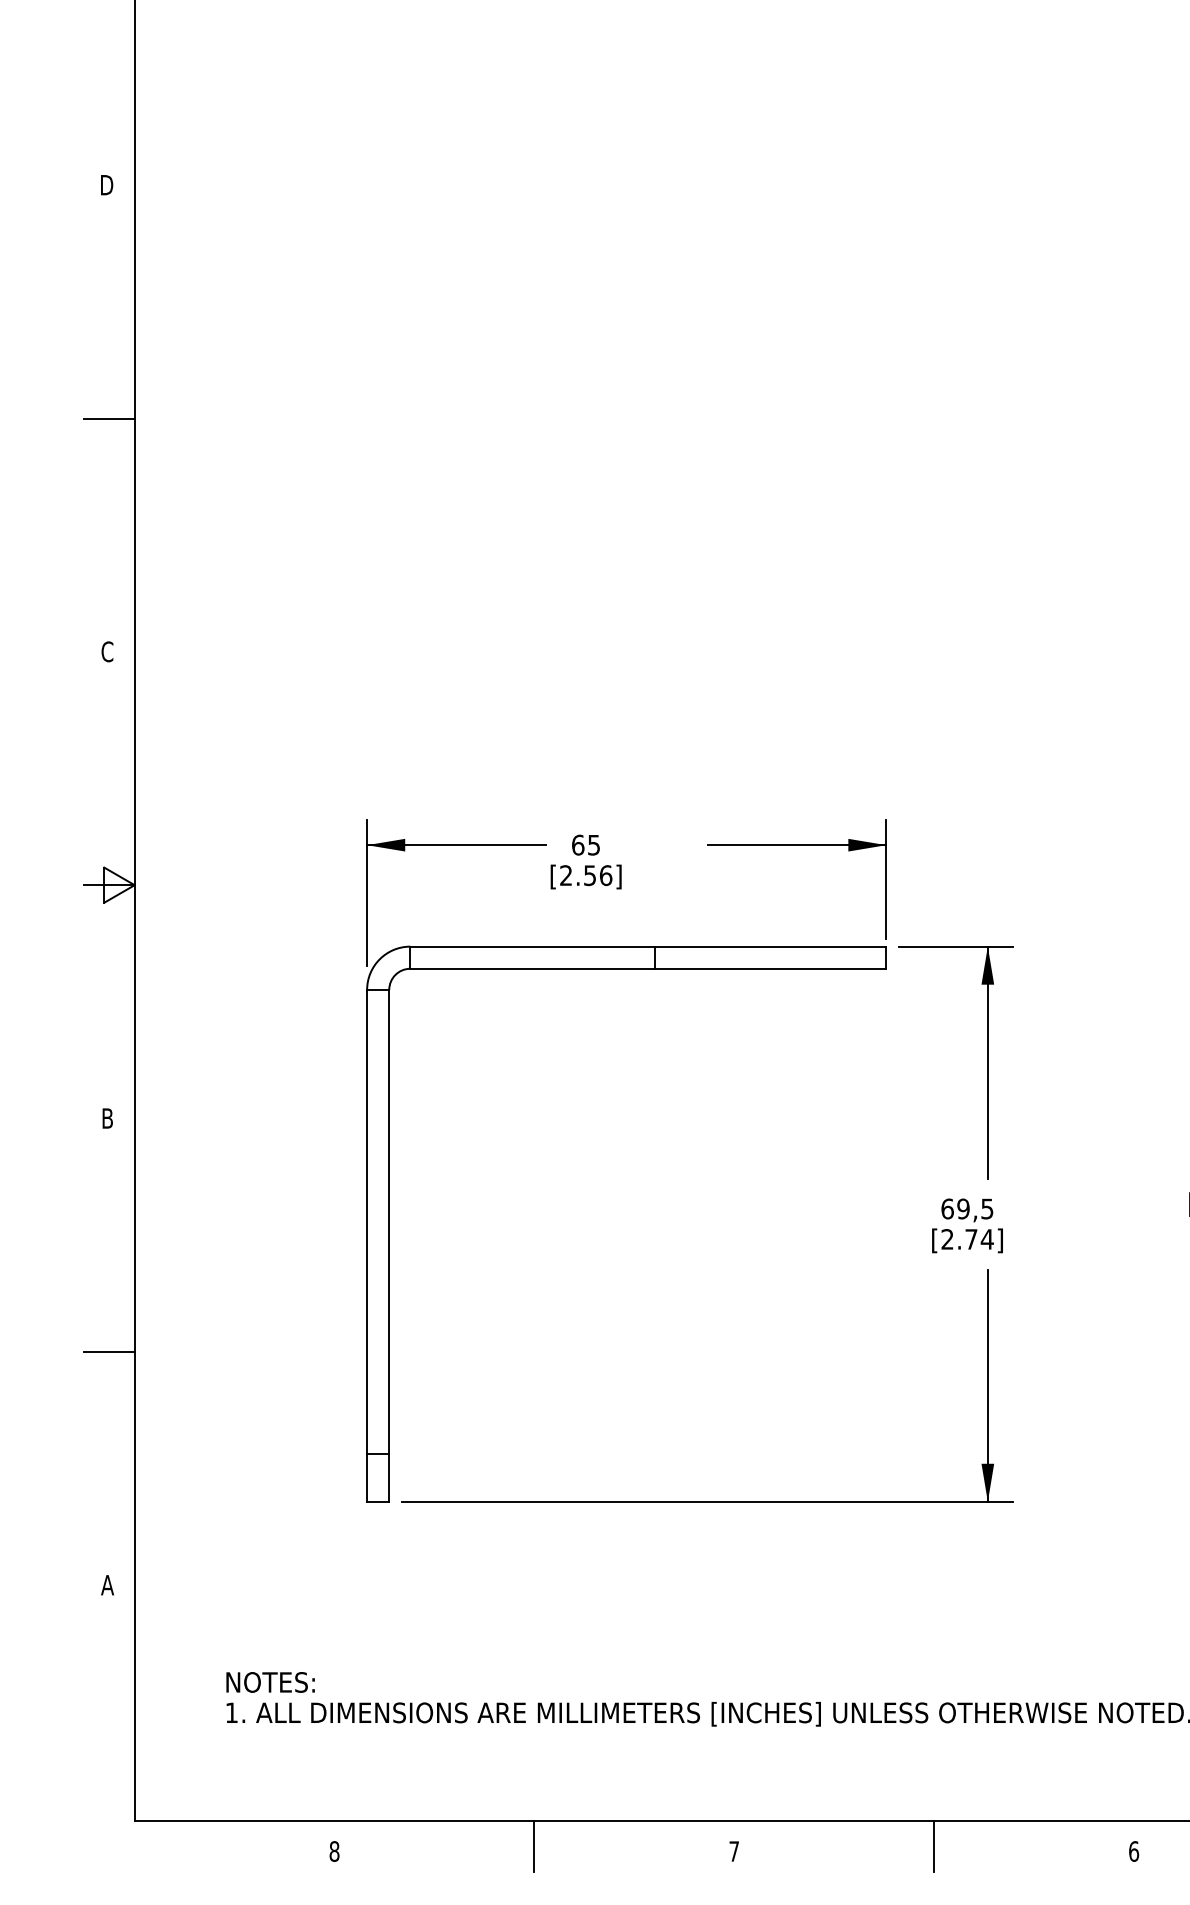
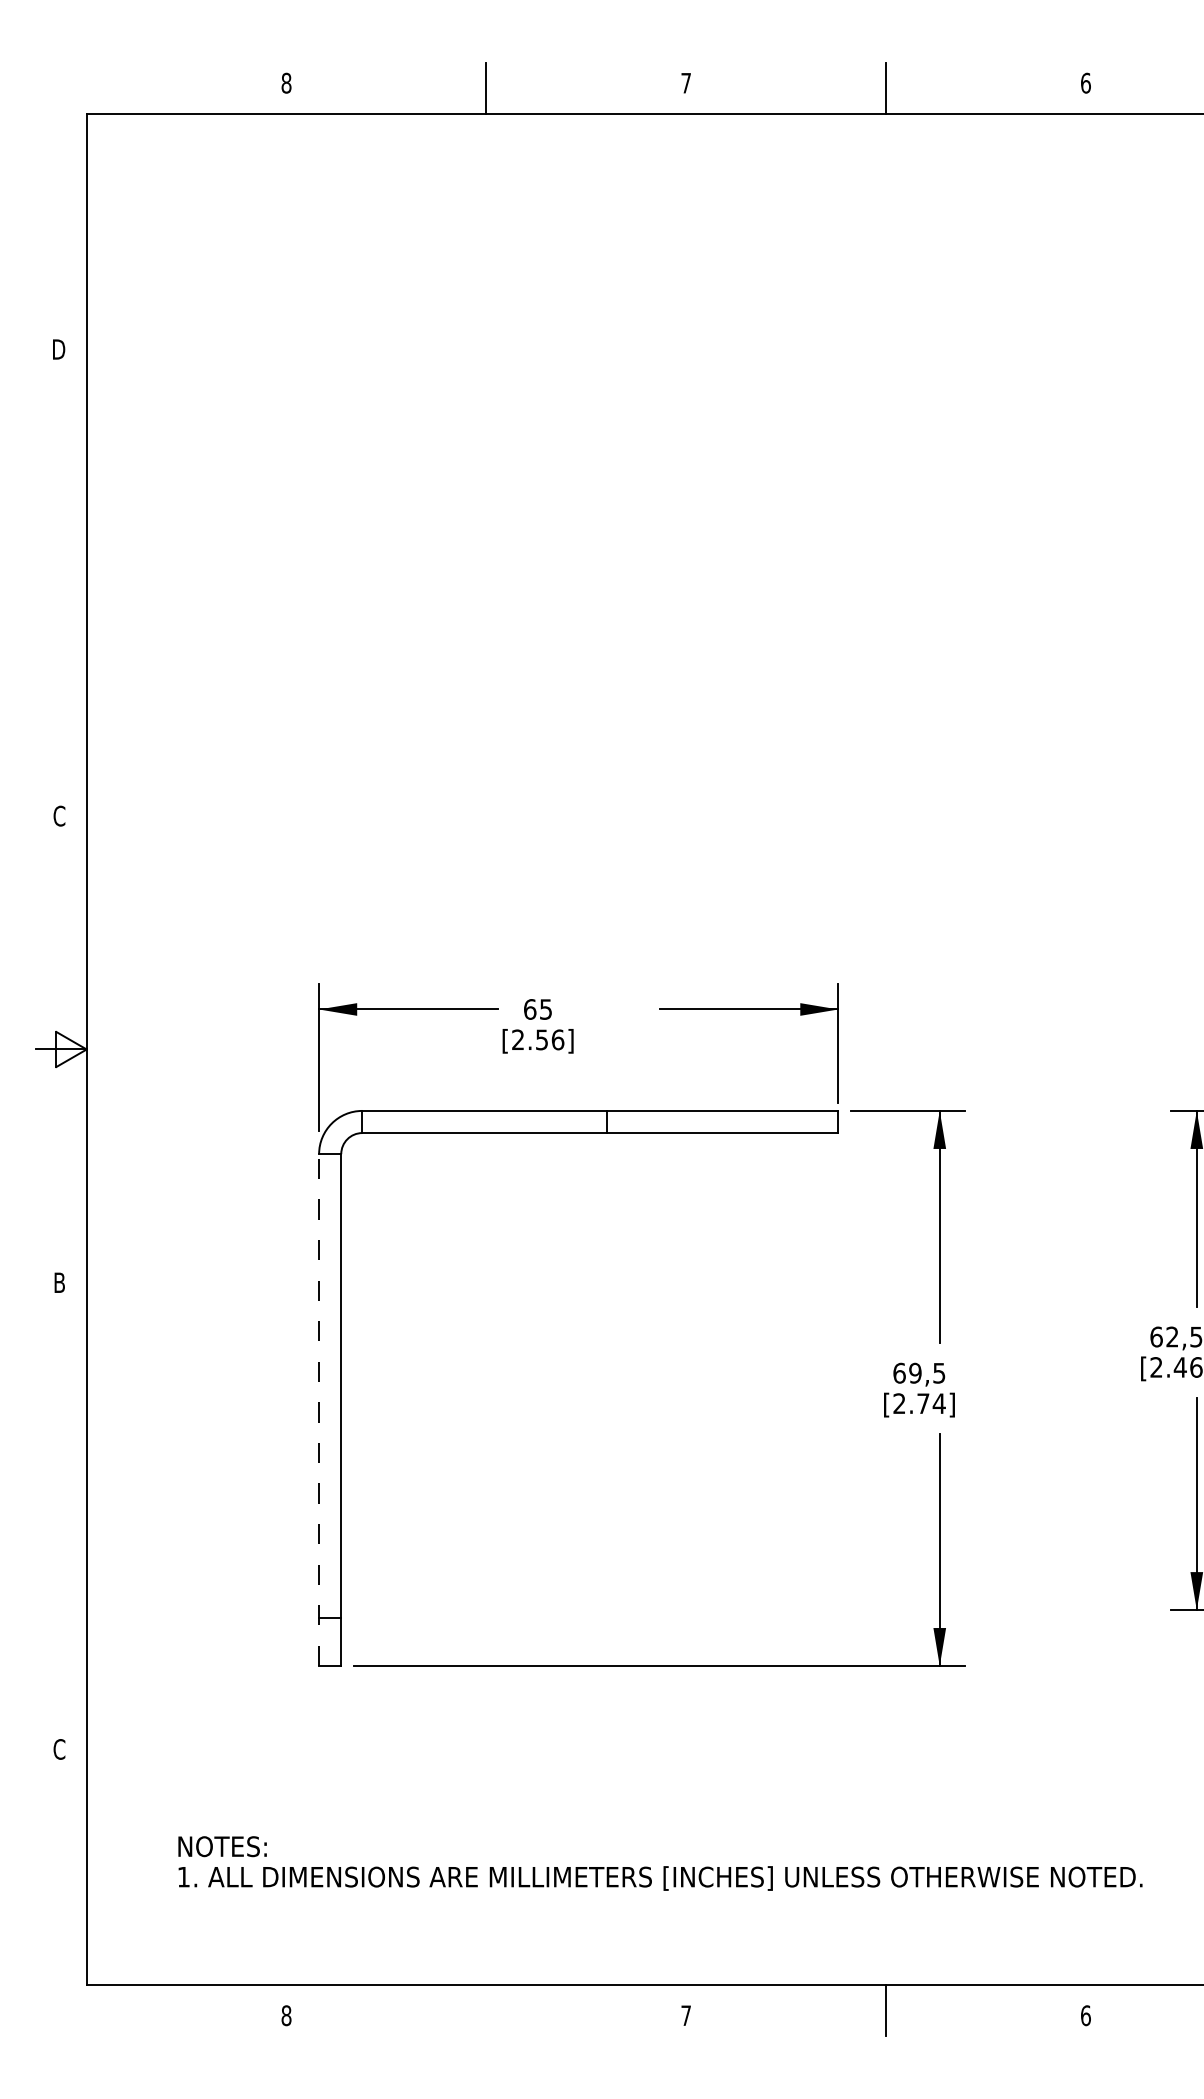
line: (109, 418) -> (61, 582), removed
line: (367, 1246) -> (319, 1410), solid -> dashed
line: (109, 1352) -> (61, 1516), removed
text: (107, 1585) -> (59, 1749), A -> C
line: (534, 1846) -> (486, 2010), removed

